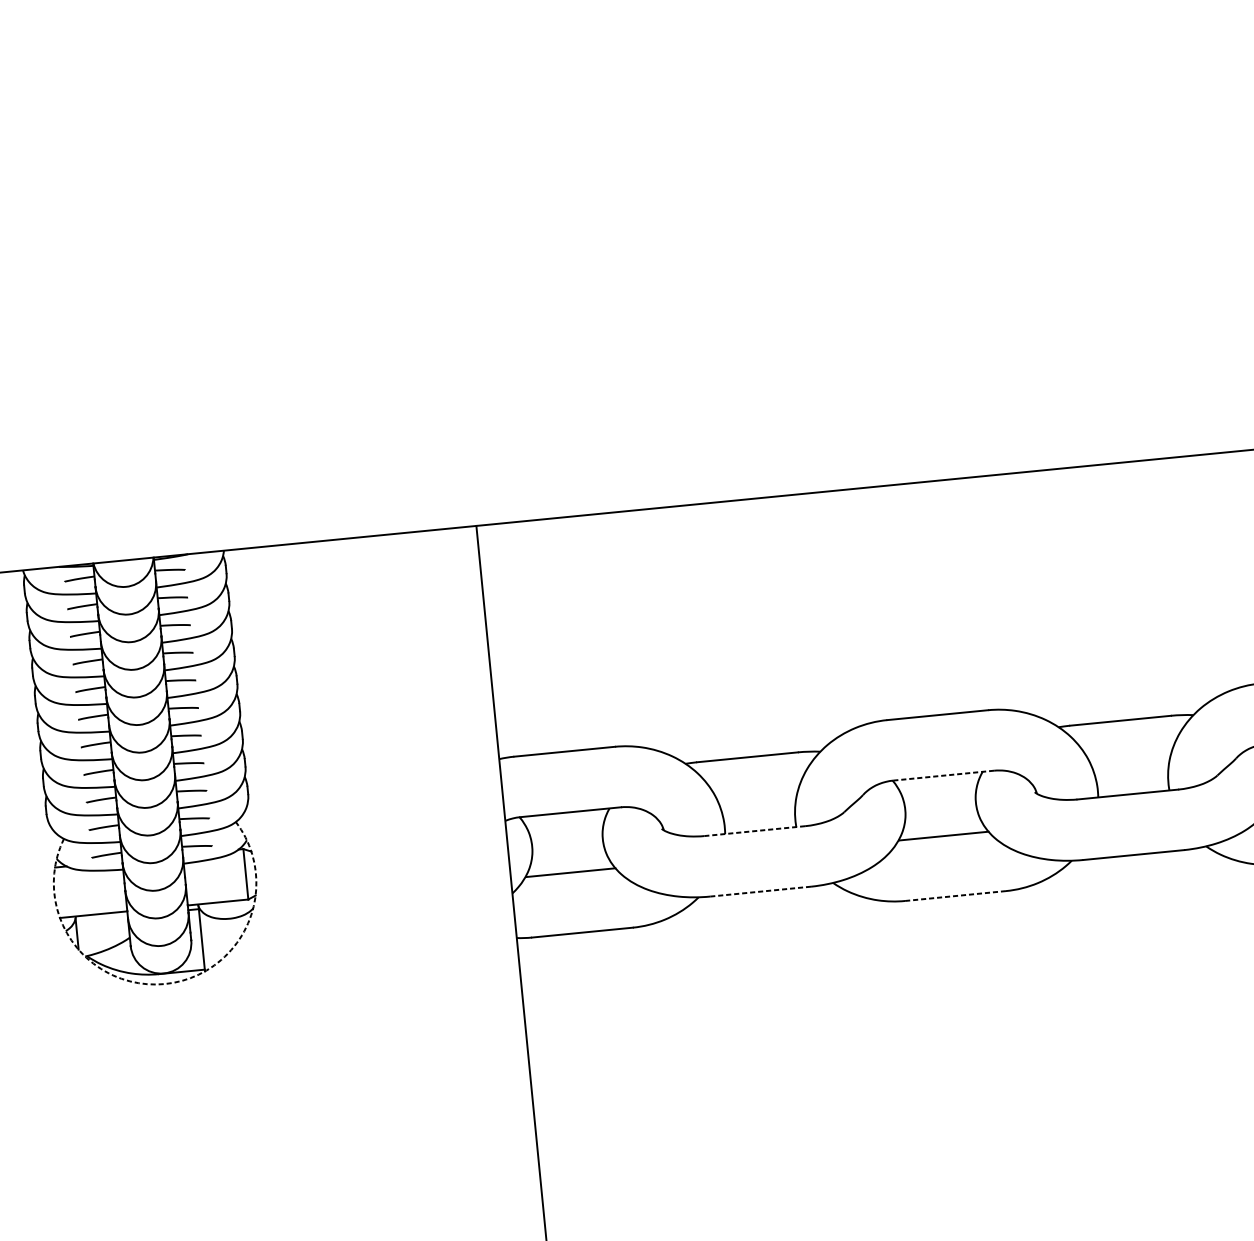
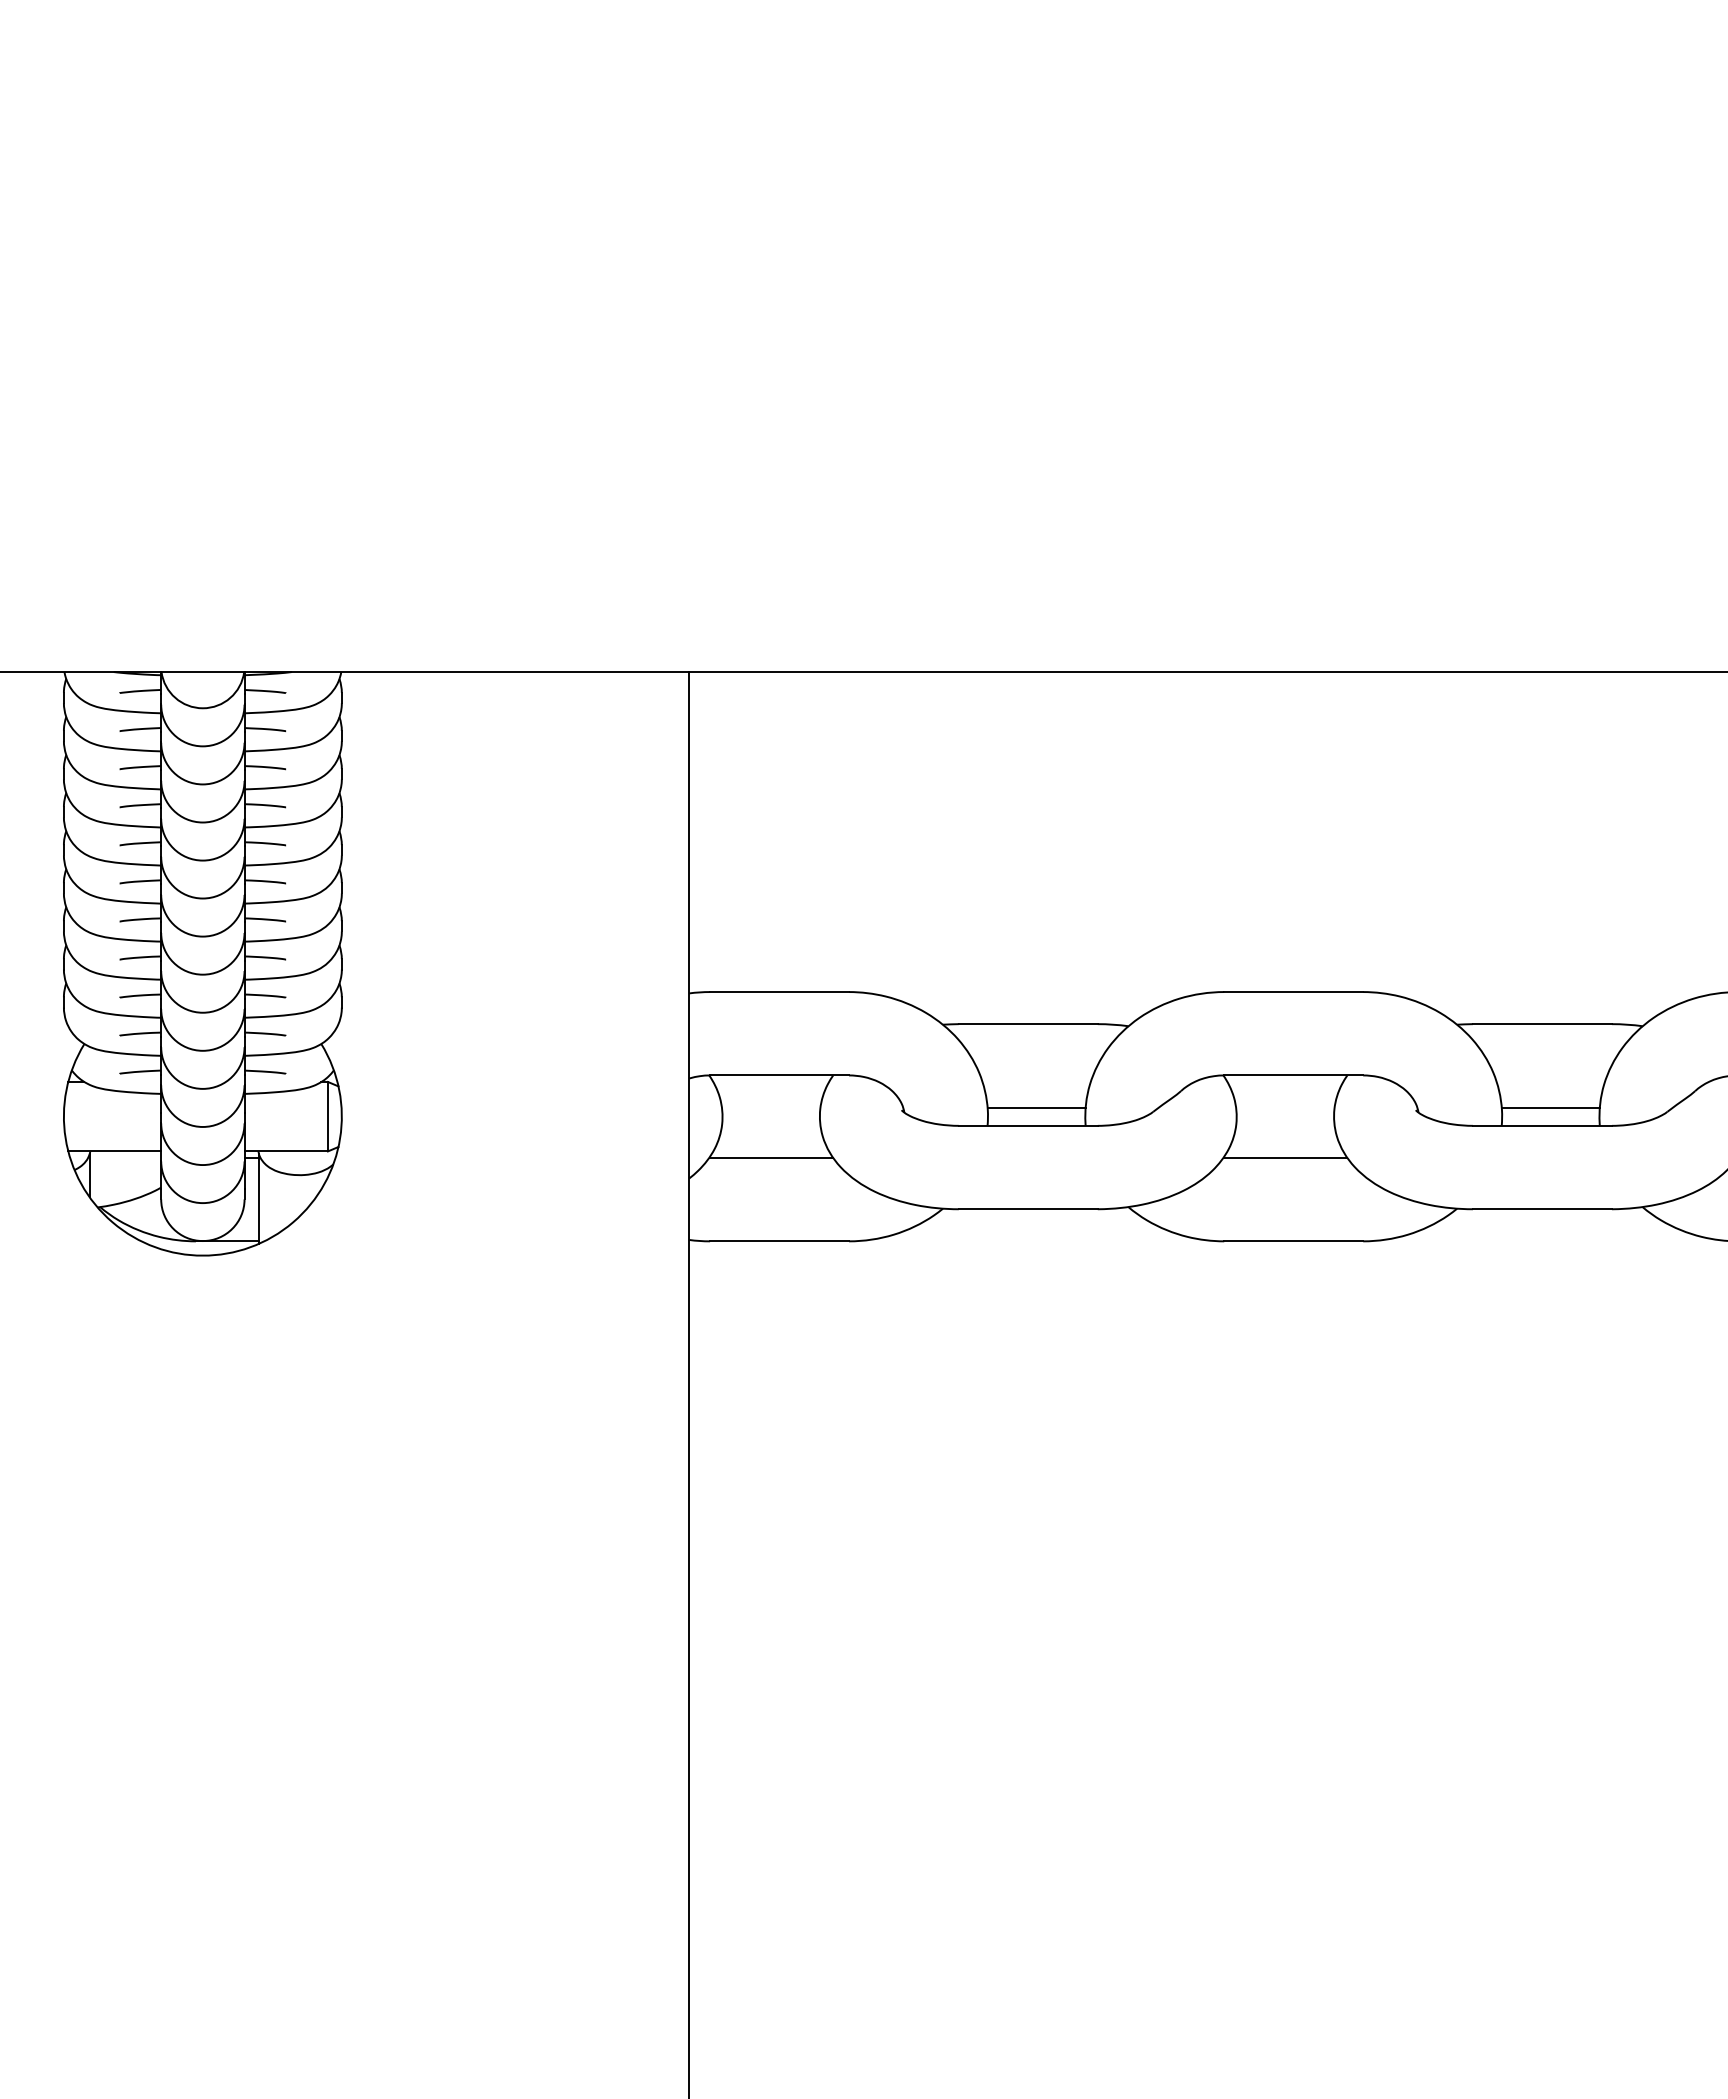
line: (943, 775) -> (1293, 1075), dashed -> solid
line: (1132, 780) -> (1550, 1107), added
line: (759, 817) -> (1036, 1107), added
line: (754, 830) -> (1027, 1125), dashed -> solid
line: (760, 891) -> (1027, 1209), dashed -> solid
line: (956, 896) -> (1294, 1241), dashed -> solid
arc: (164, 983) -> (202, 1255), dashed -> solid

